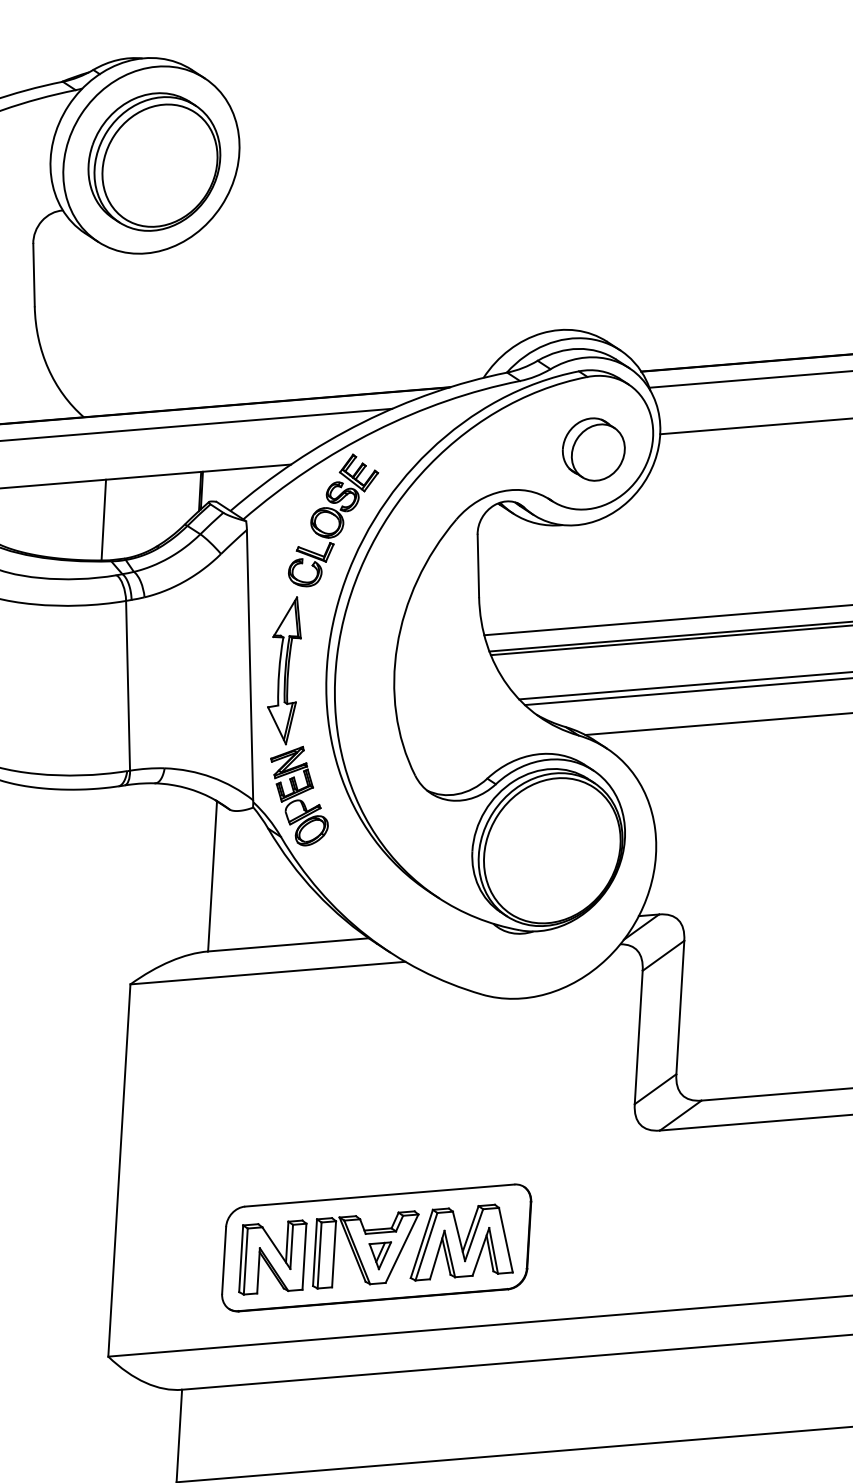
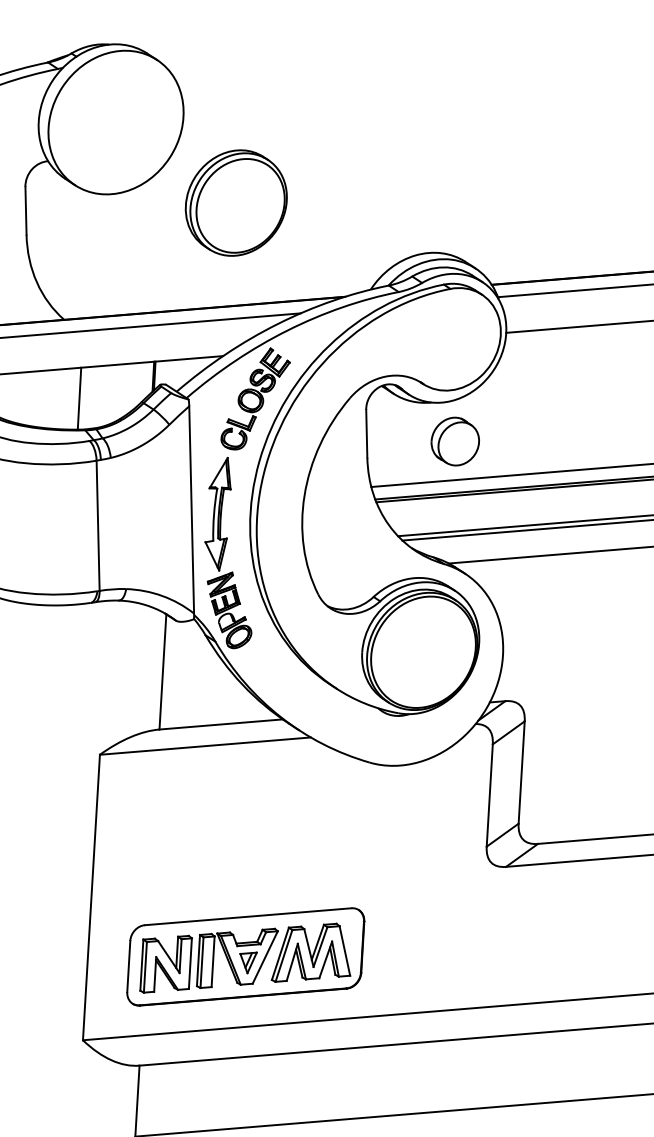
part: (153, 161) -> (235, 202), moved
part: (592, 449) -> (454, 441), moved
part: (376, 1247) -> (245, 956), moved

